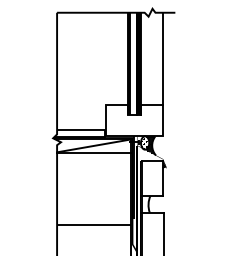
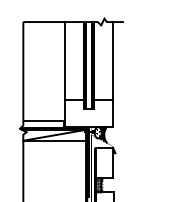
line: (105, 58) -> (64, 60), added
hatch: (145, 204) -> (98, 185), added

